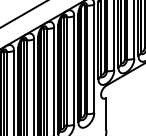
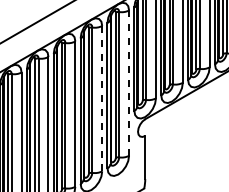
line: (94, 58) -> (129, 83), solid -> dashed
line: (74, 70) -> (102, 98), solid -> dashed

